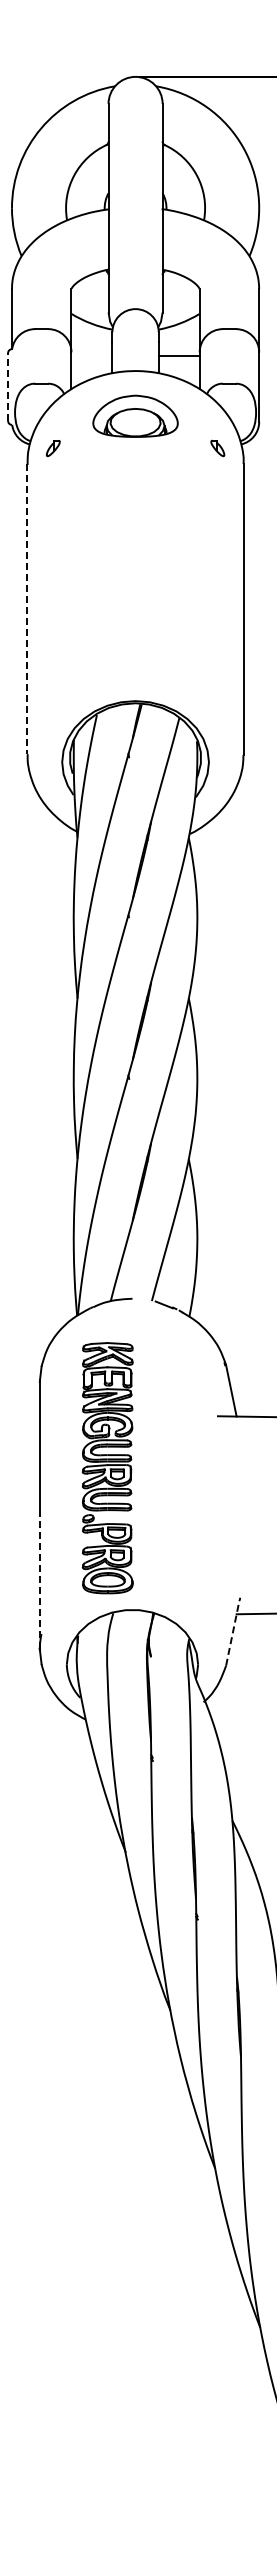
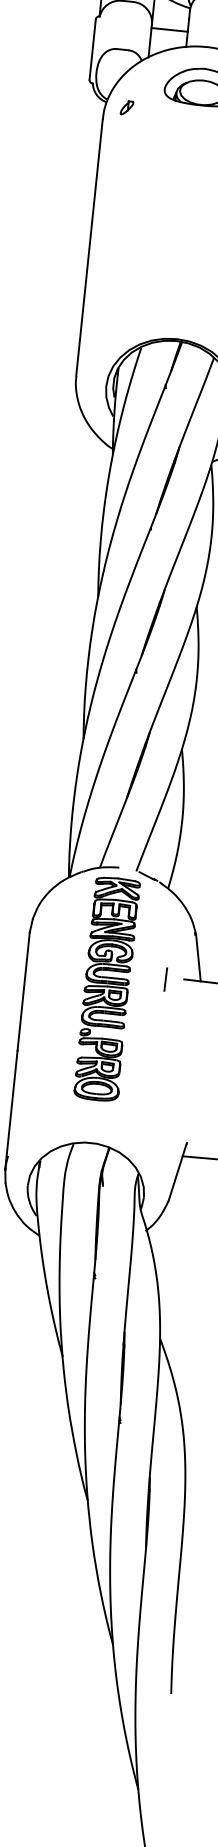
line: (91, 356) -> (169, 30), added
line: (8, 387) -> (92, 50), dashed -> solid
line: (27, 608) -> (89, 247), dashed -> solid
line: (197, 1418) -> (165, 979), added
part: (107, 1468) -> (106, 989), moved
line: (39, 1582) -> (11, 1110), dashed -> solid
line: (232, 1633) -> (177, 1172), dashed -> solid

